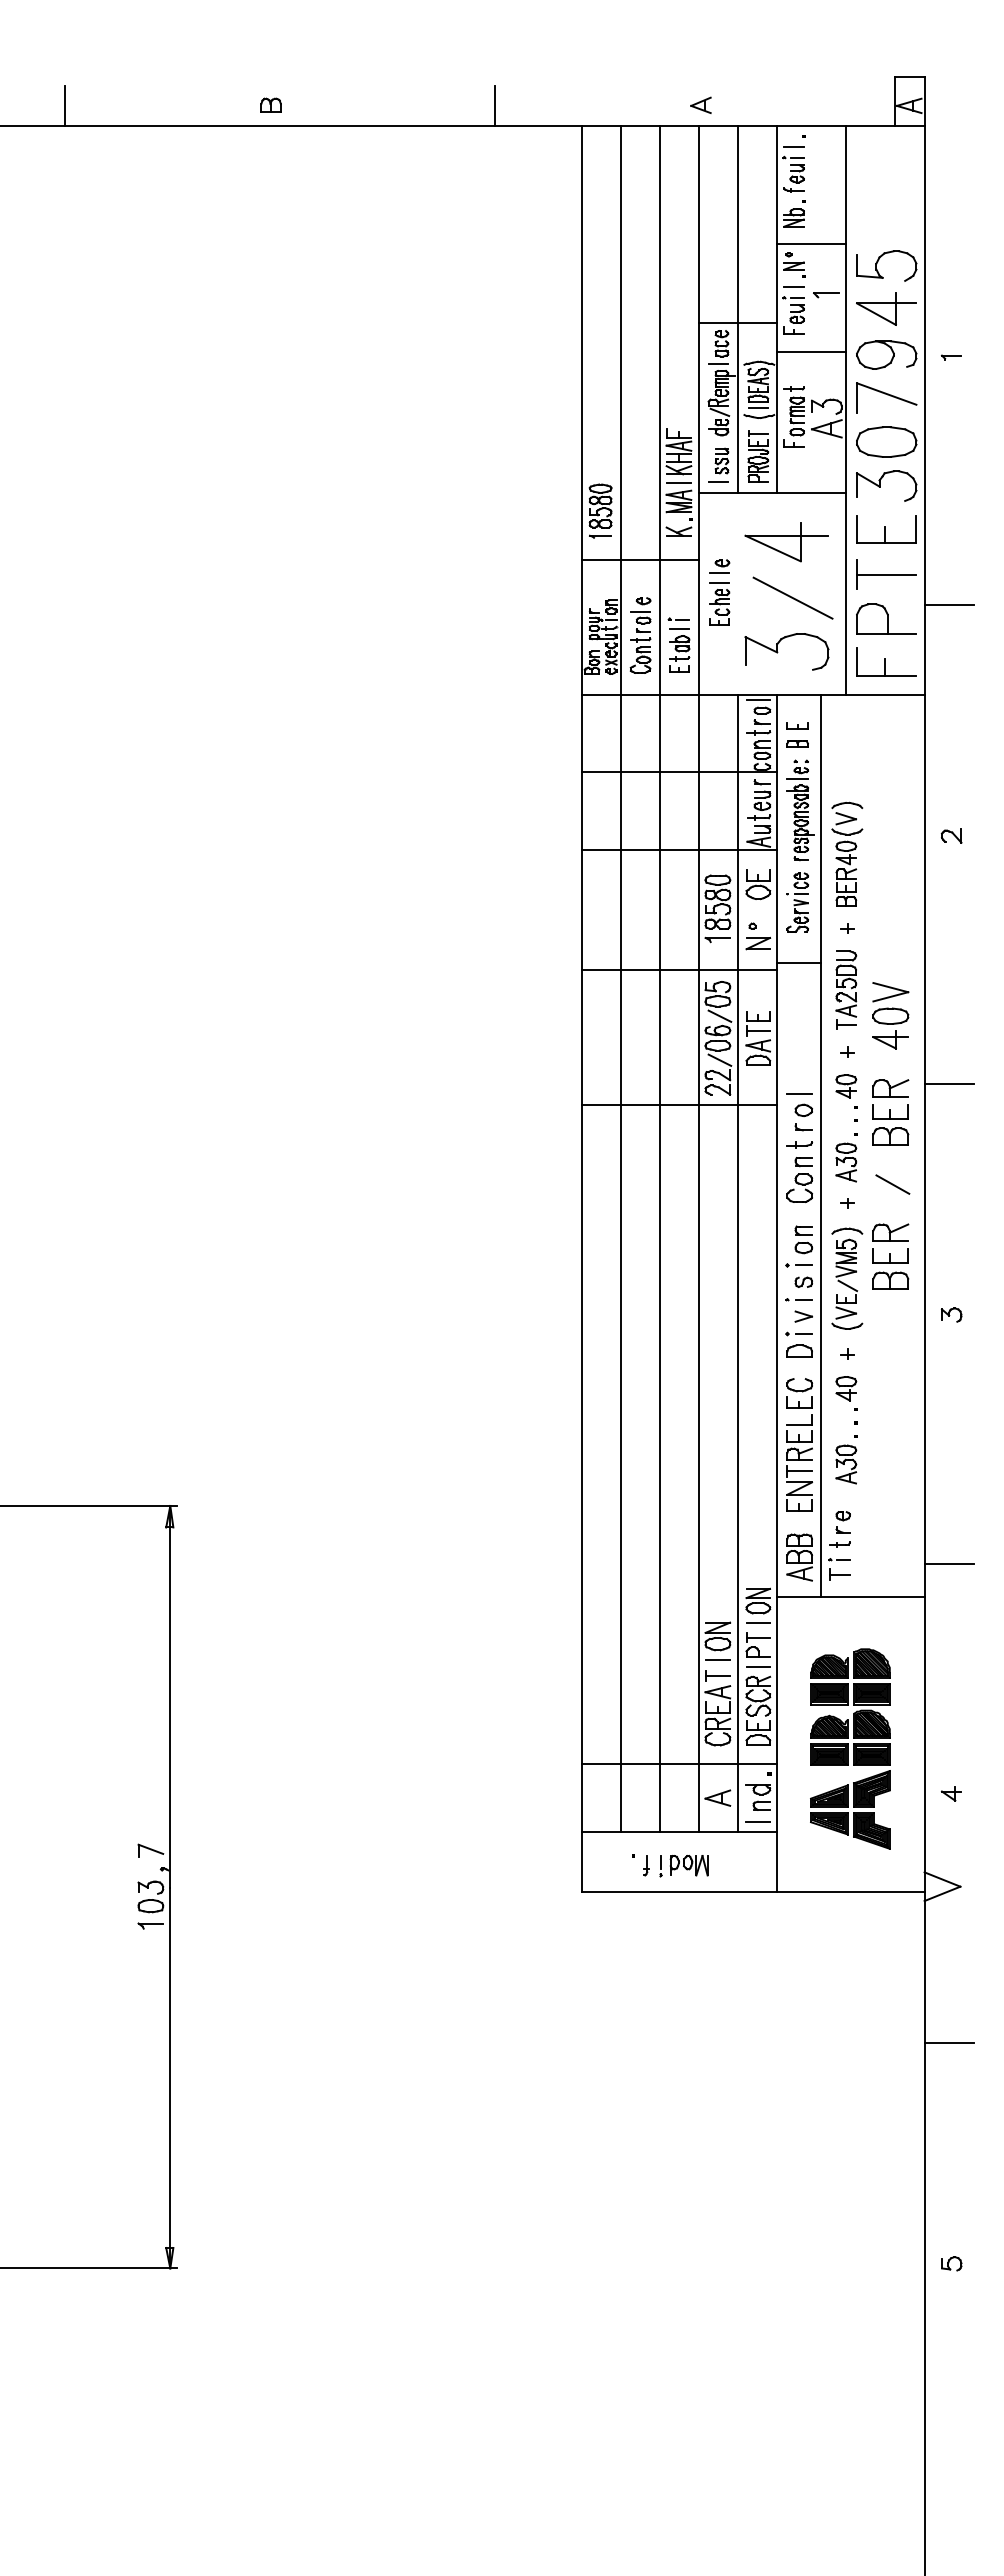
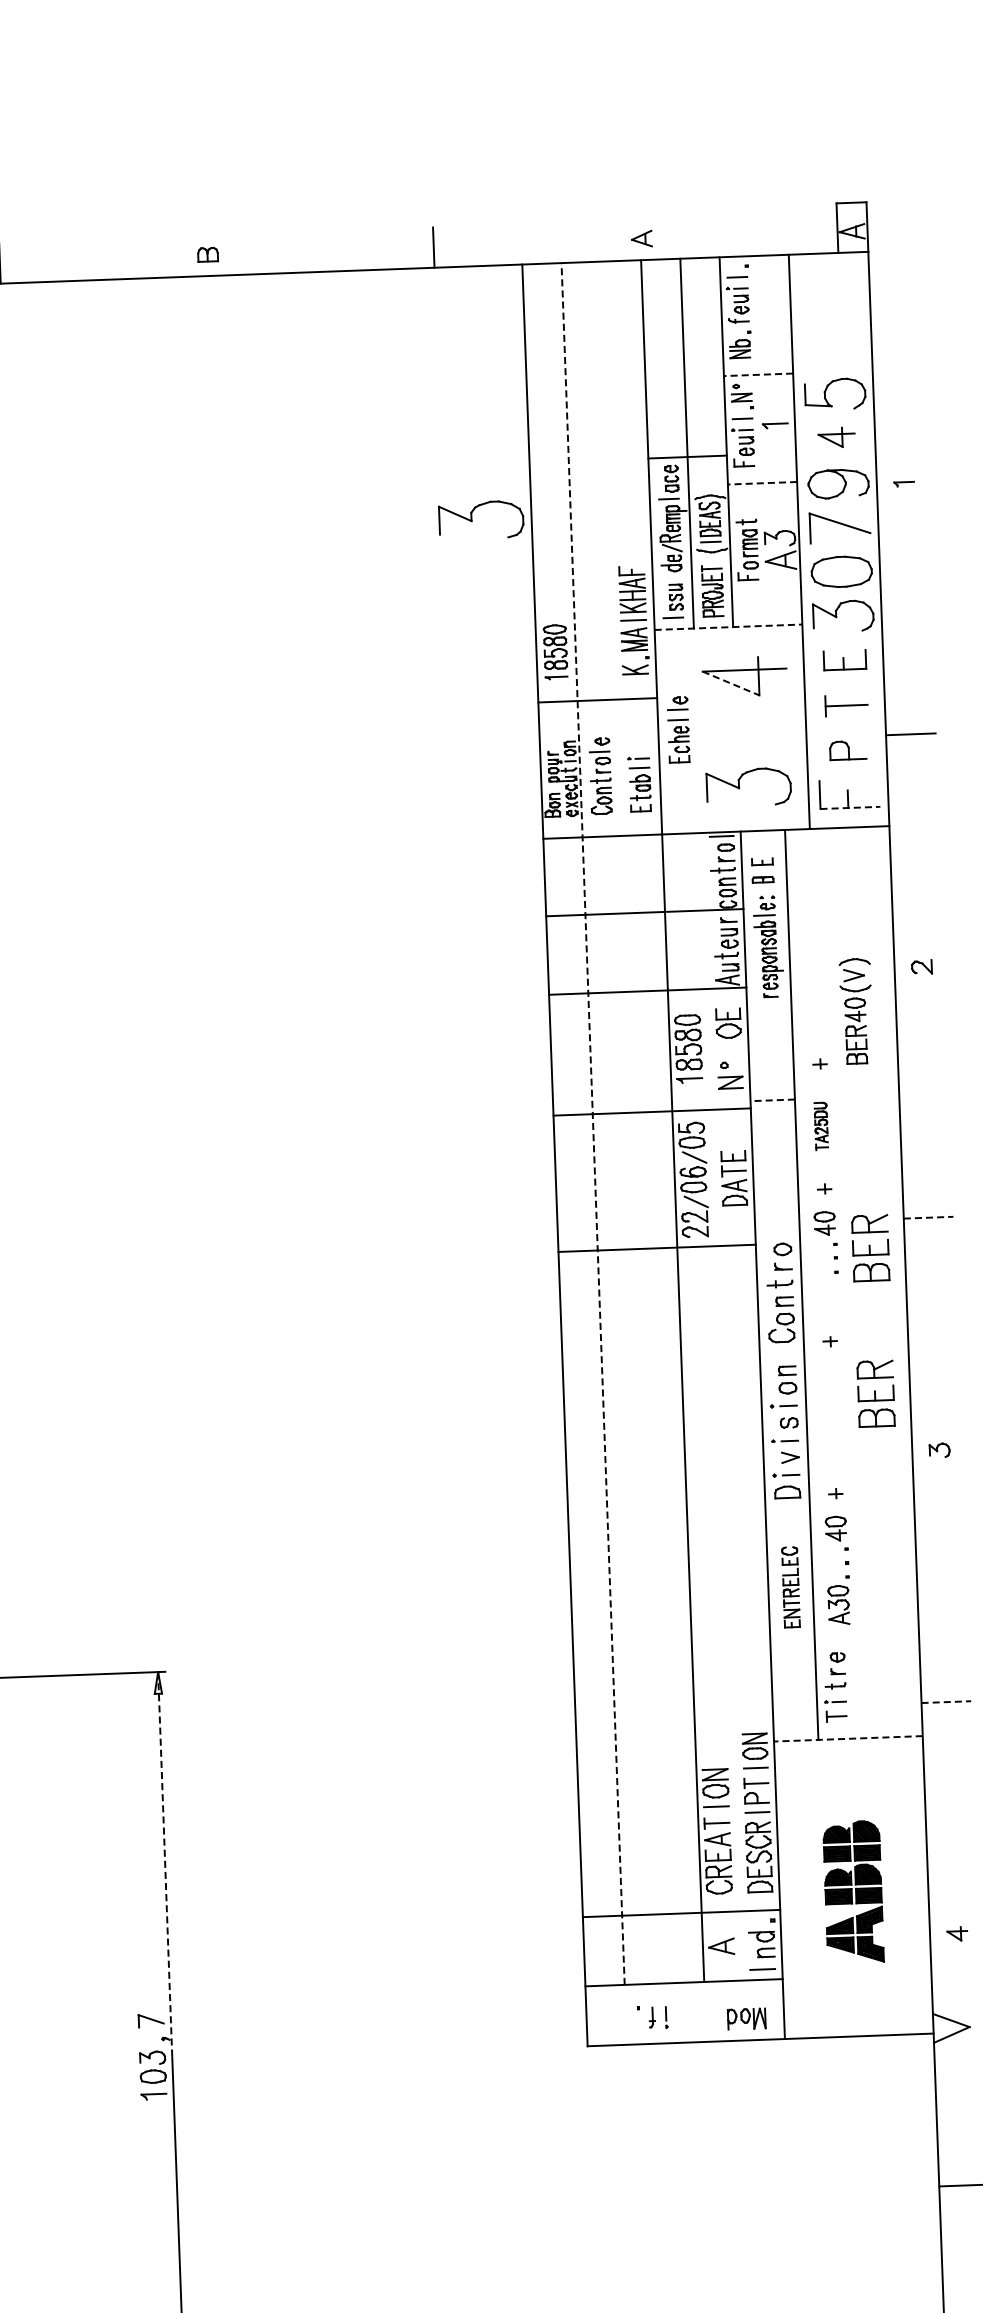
line: (811, 244) -> (758, 375), solid -> dashed
part: (886, 308) -> (836, 437), size x0.6
line: (811, 351) -> (762, 483), solid -> dashed
part: (523, 378) -> (472, 521), added
line: (773, 492) -> (729, 626), solid -> dashed
part: (886, 529) -> (844, 660), size x0.7
line: (773, 548) -> (731, 683), solid -> dashed
part: (886, 574) -> (846, 705), size x0.7
line: (792, 597) -> (752, 732), removed
part: (886, 618) -> (848, 749), size x0.6
line: (886, 675) -> (850, 807), solid -> dashed
part: (847, 853) -> (856, 1010), moved
part: (797, 902) -> (768, 1039), removed
line: (799, 962) -> (773, 1100), solid -> dashed
line: (620, 978) -> (592, 1123), solid -> dashed
line: (659, 979) -> (632, 1122), removed
part: (846, 989) -> (821, 1125), size x0.6
part: (890, 1015) -> (866, 1150), removed
line: (949, 1084) -> (928, 1217), solid -> dashed
line: (799, 1093) -> (777, 1232), removed
part: (846, 1162) -> (827, 1300), removed
line: (892, 1184) -> (875, 1320), removed
line: (738, 1263) -> (722, 1406), removed
part: (847, 1278) -> (833, 1417), removed
part: (799, 1444) -> (790, 1586), size x0.6
part: (799, 1557) -> (795, 1700), removed
line: (949, 1564) -> (946, 1702), solid -> dashed
line: (850, 1597) -> (847, 1739), solid -> dashed
line: (170, 1696) -> (165, 1864), solid -> dashed
part: (850, 1748) -> (853, 1891), size x0.7
part: (688, 1865) -> (746, 2018), moved

